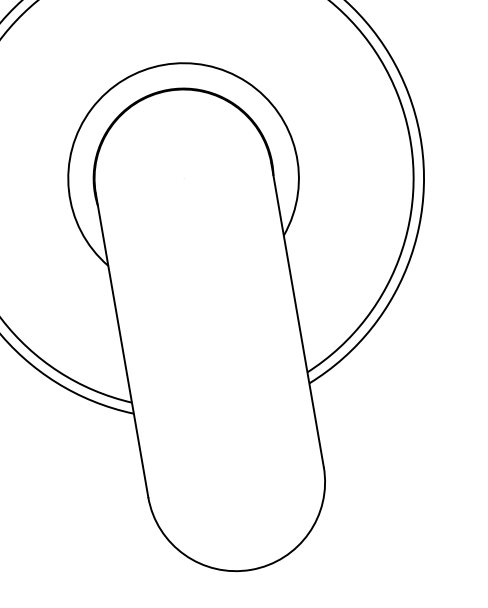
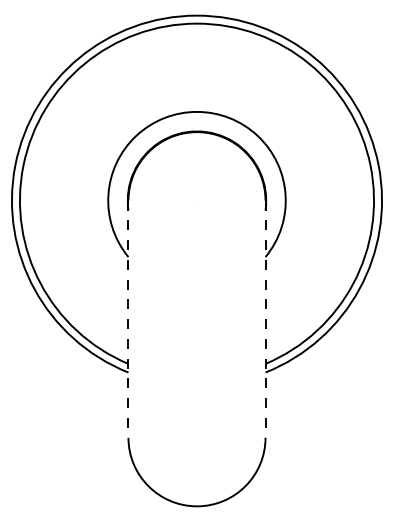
line: (297, 315) -> (265, 319), solid -> dashed
line: (122, 345) -> (128, 319), solid -> dashed

